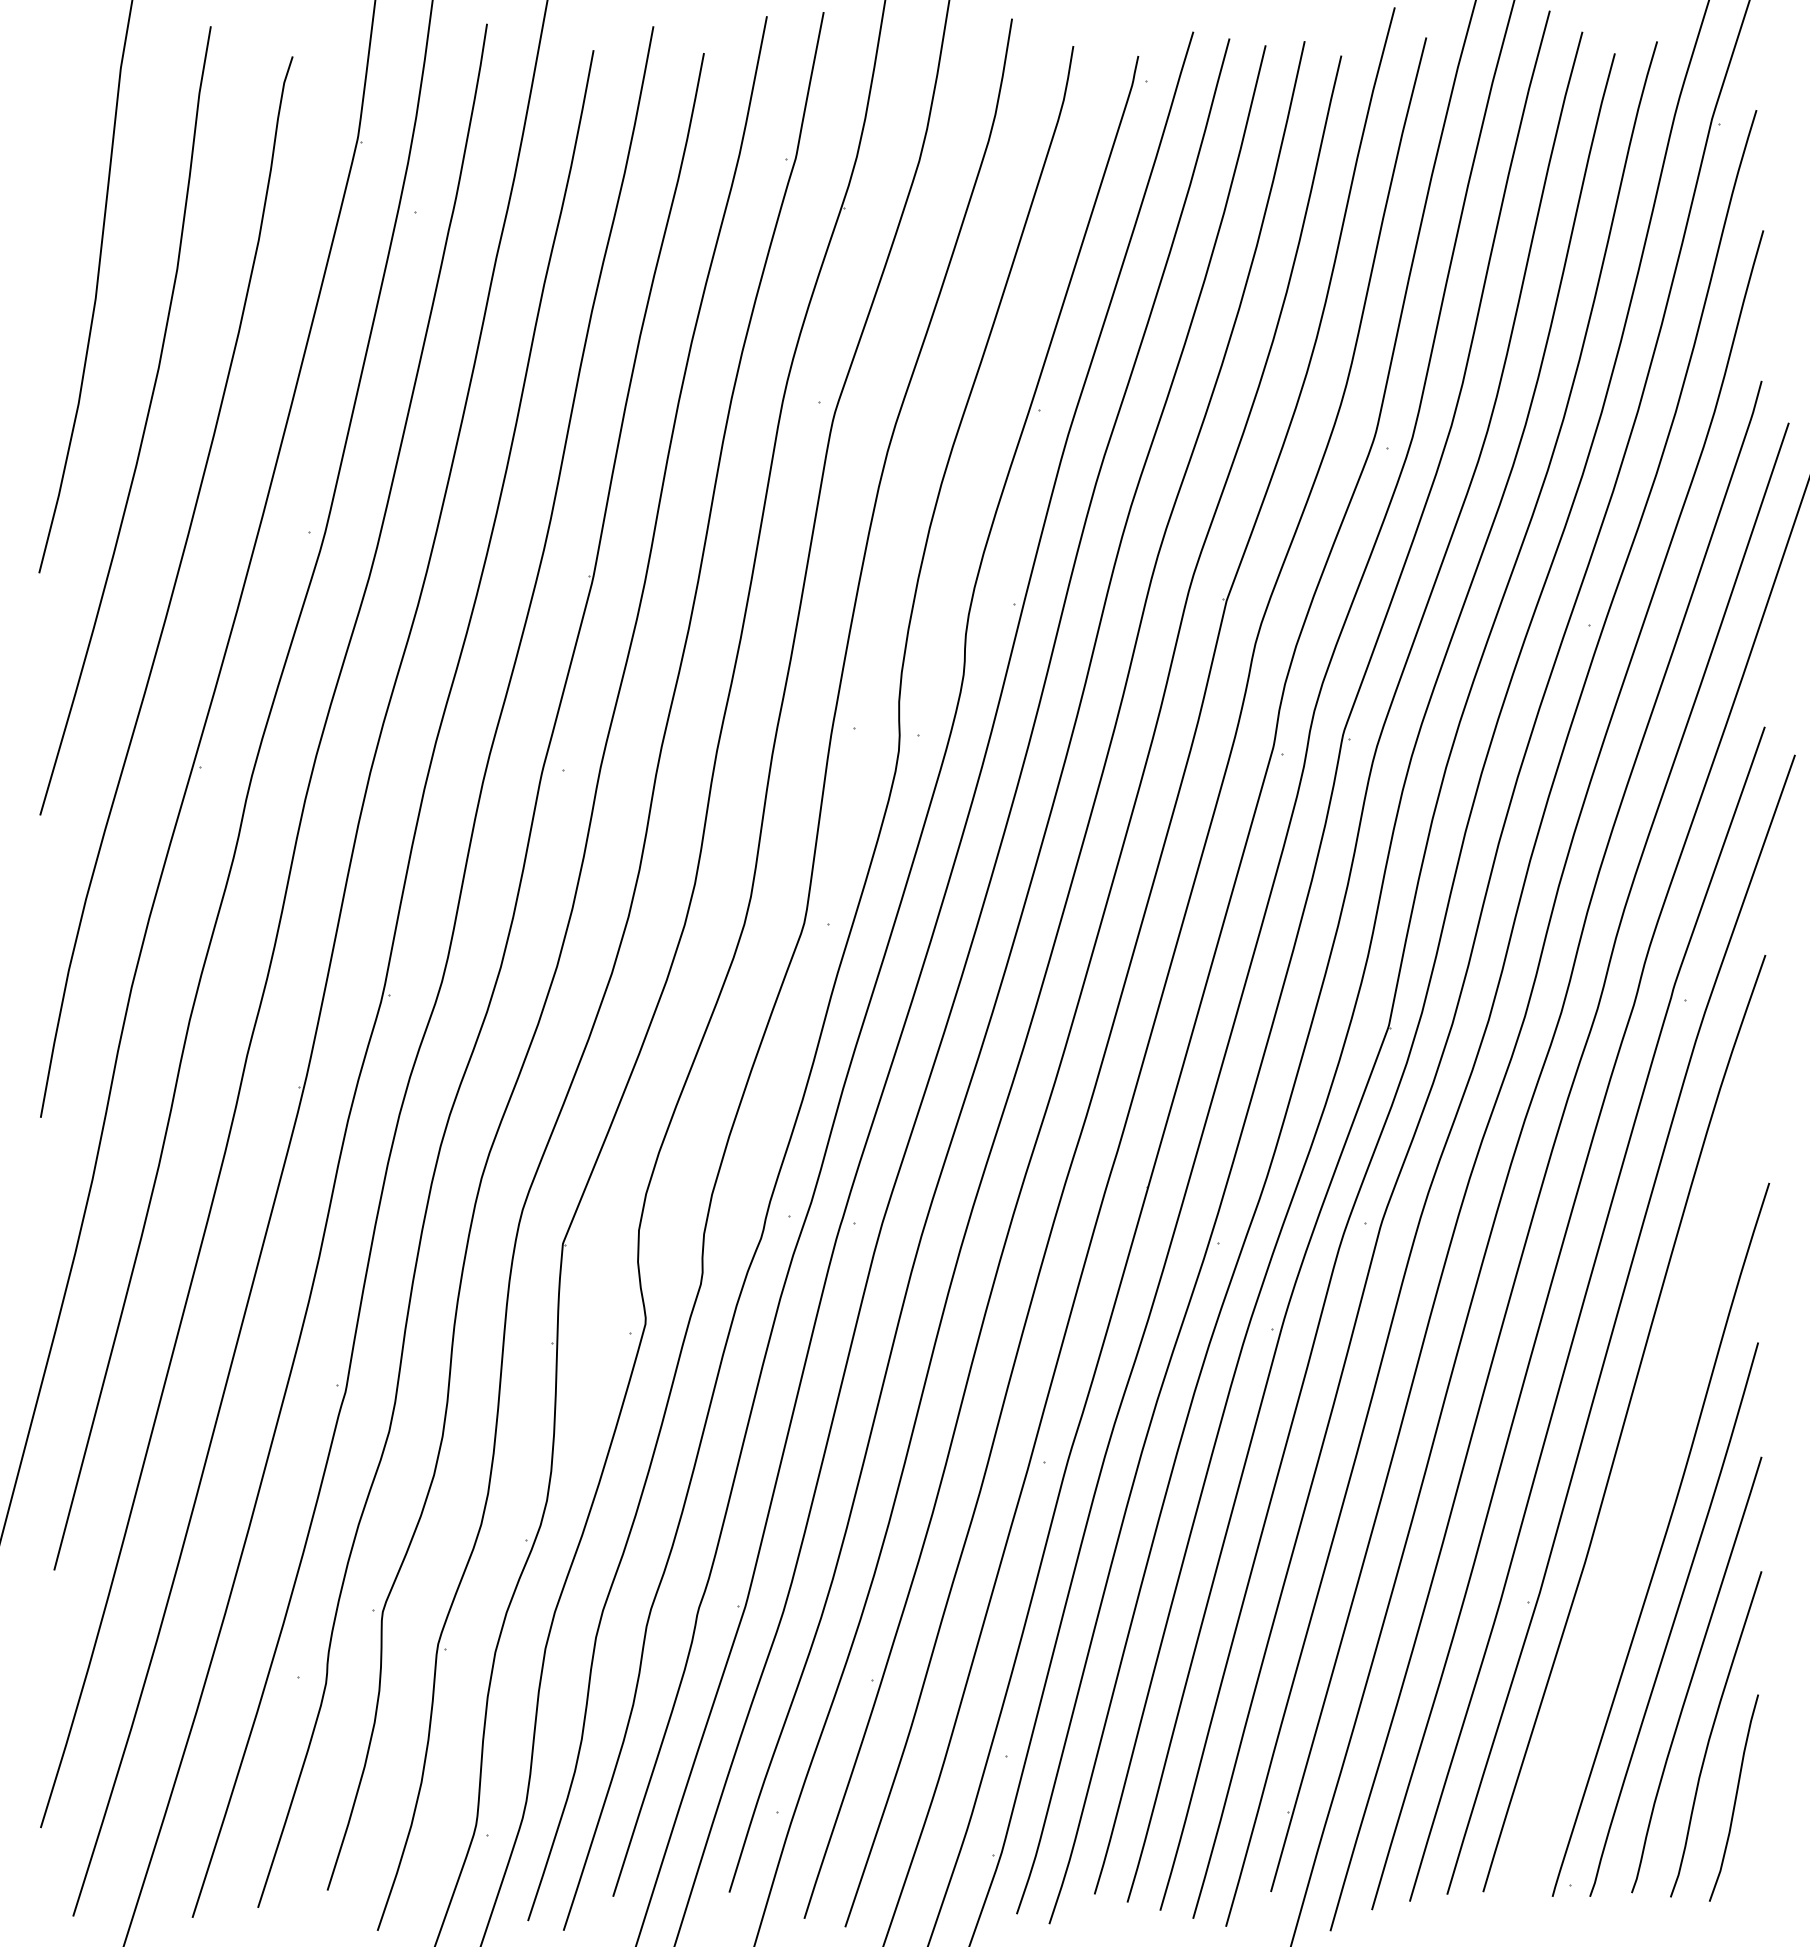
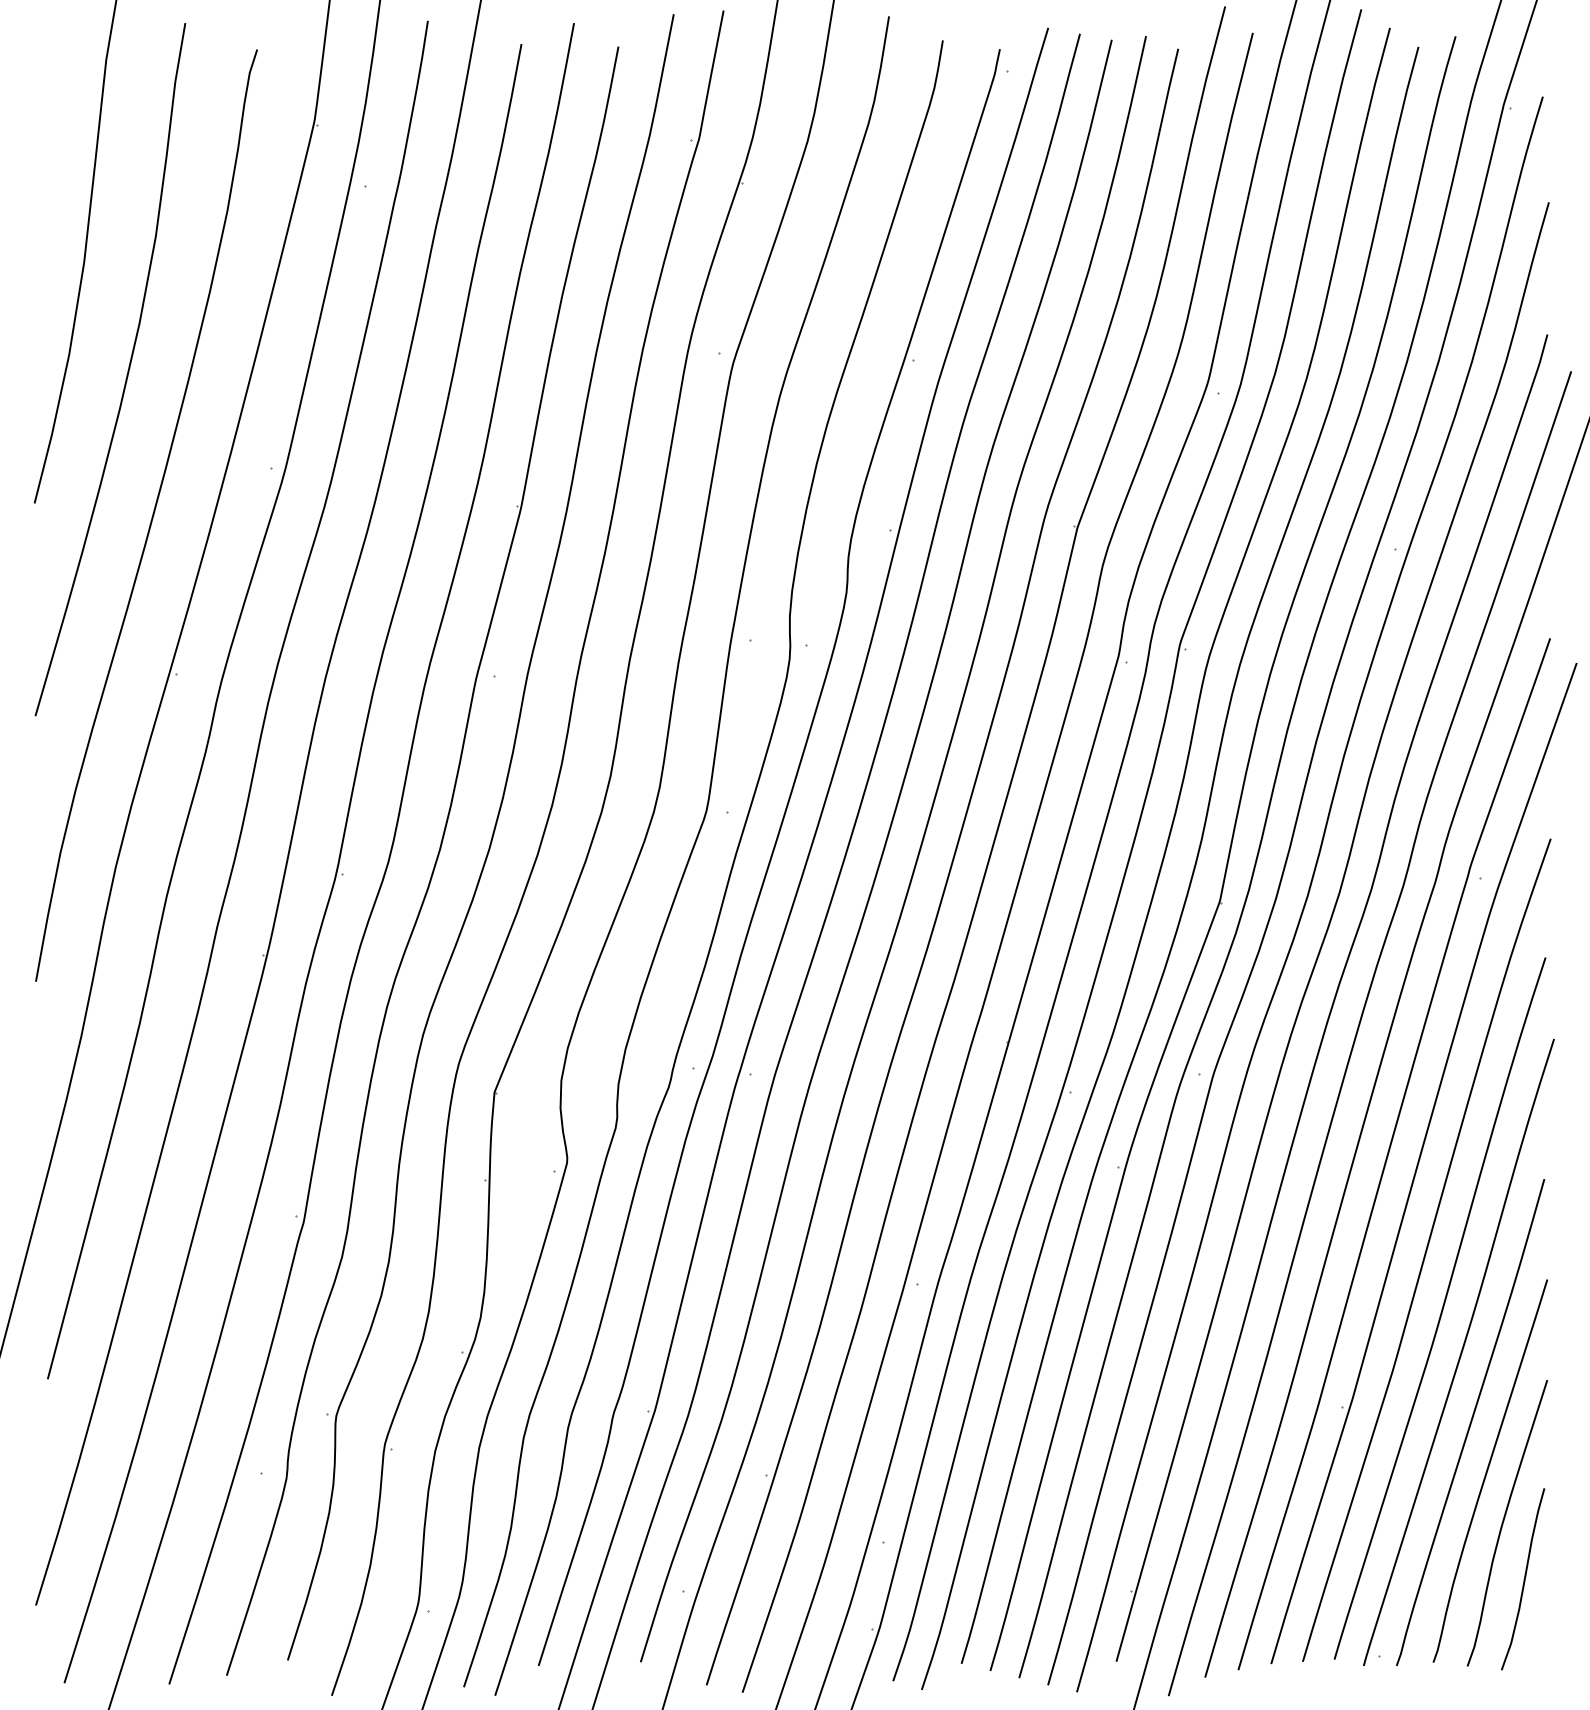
curve: (1641, 1489) -> (1441, 1308), added

